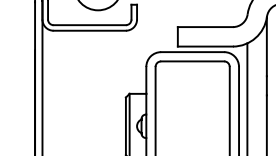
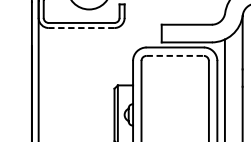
line: (89, 30) -> (81, 27), solid -> dashed
line: (192, 61) -> (175, 55), solid -> dashed

